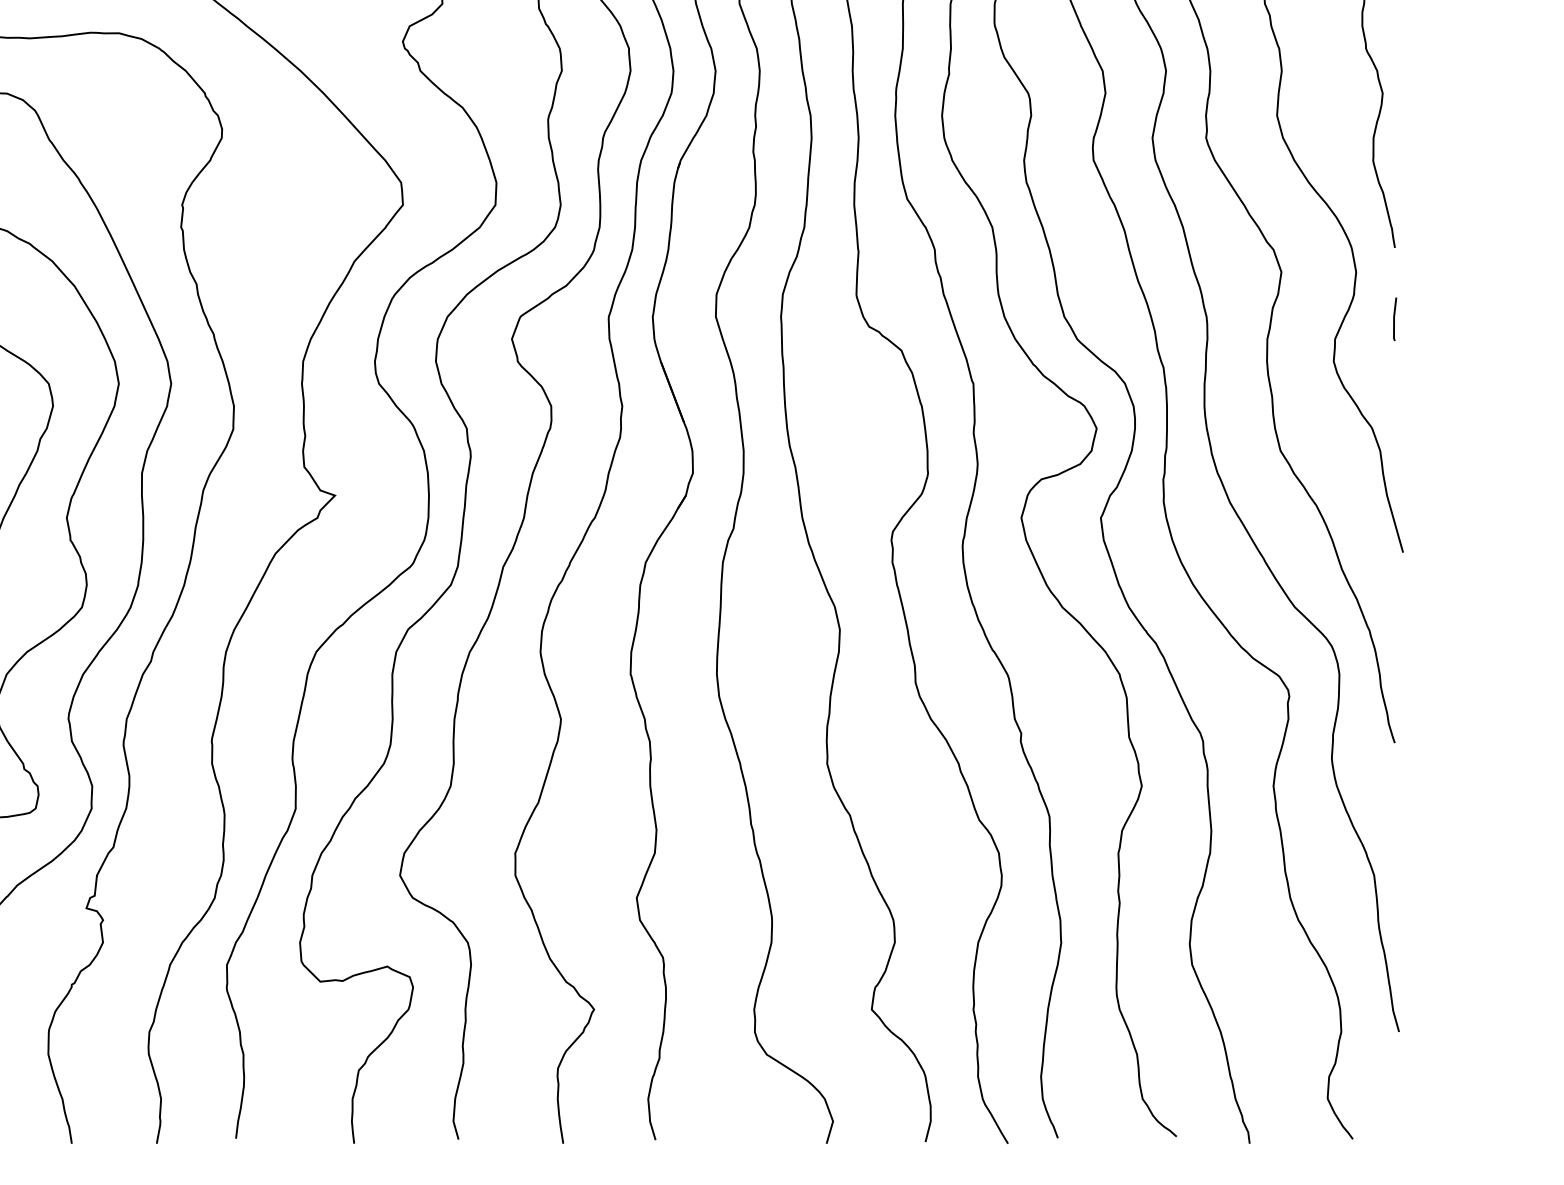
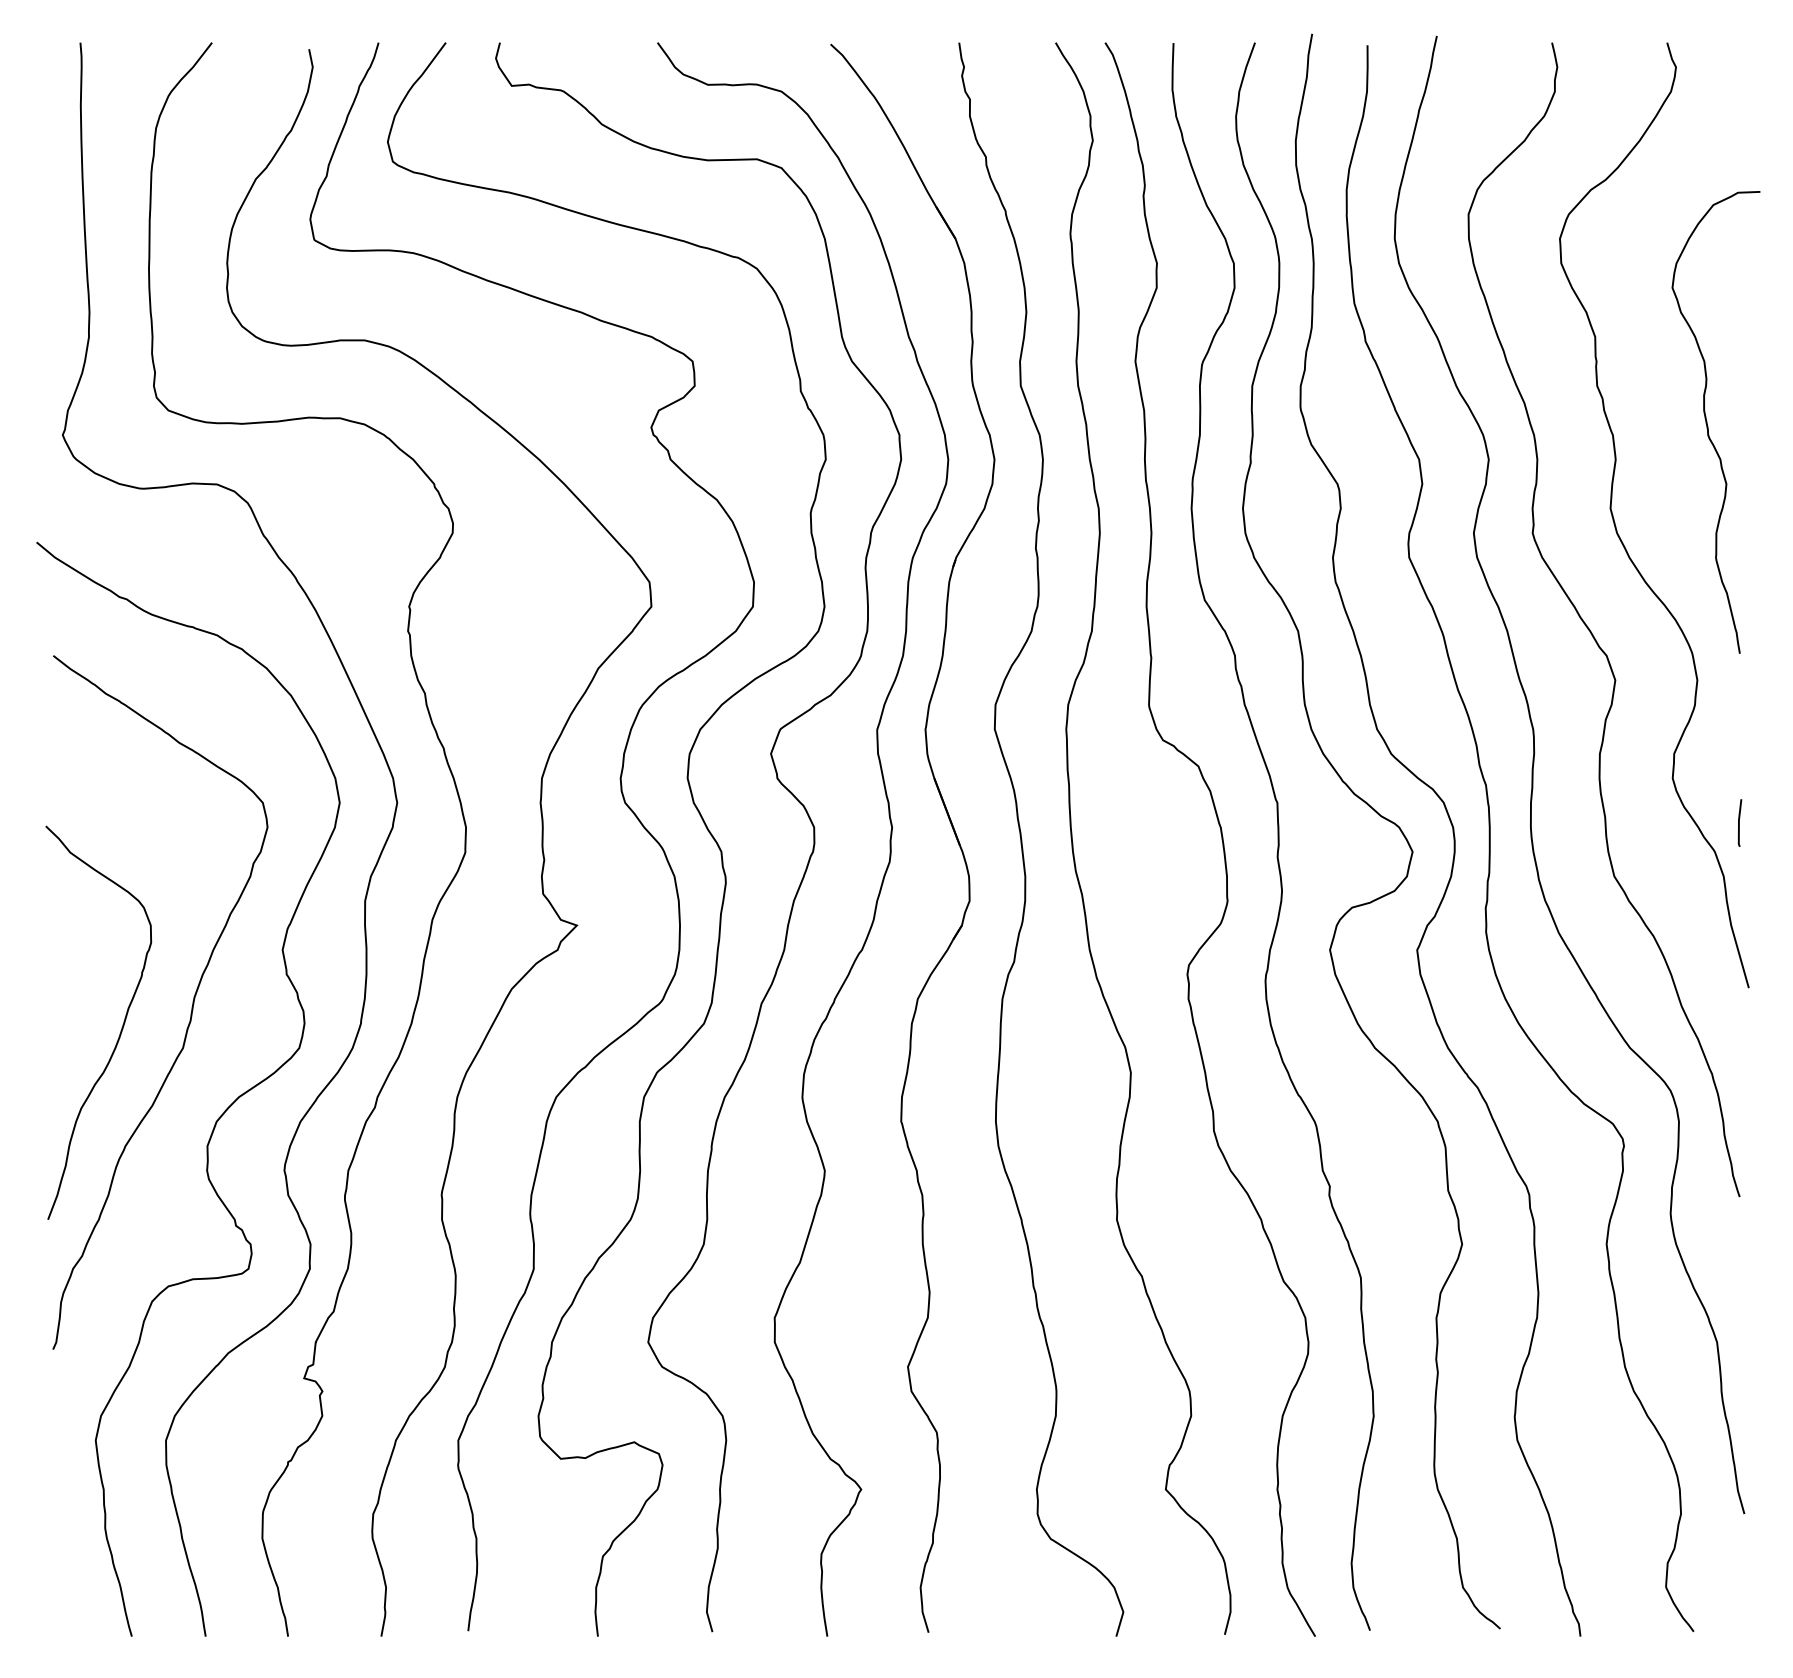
line: (1394, 318) -> (1739, 822), moved

